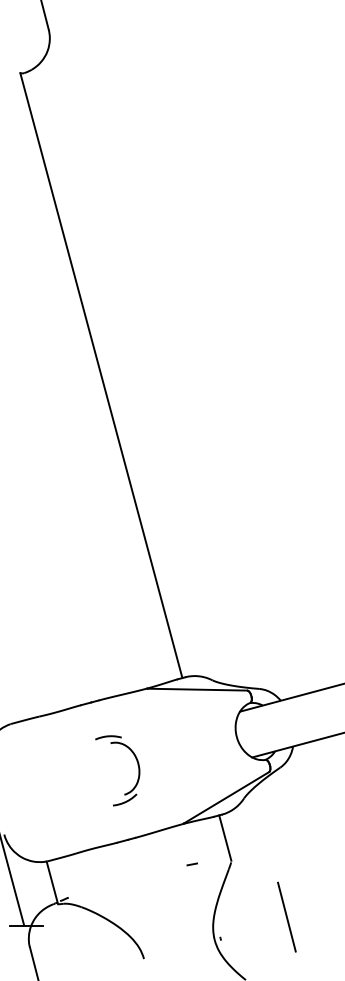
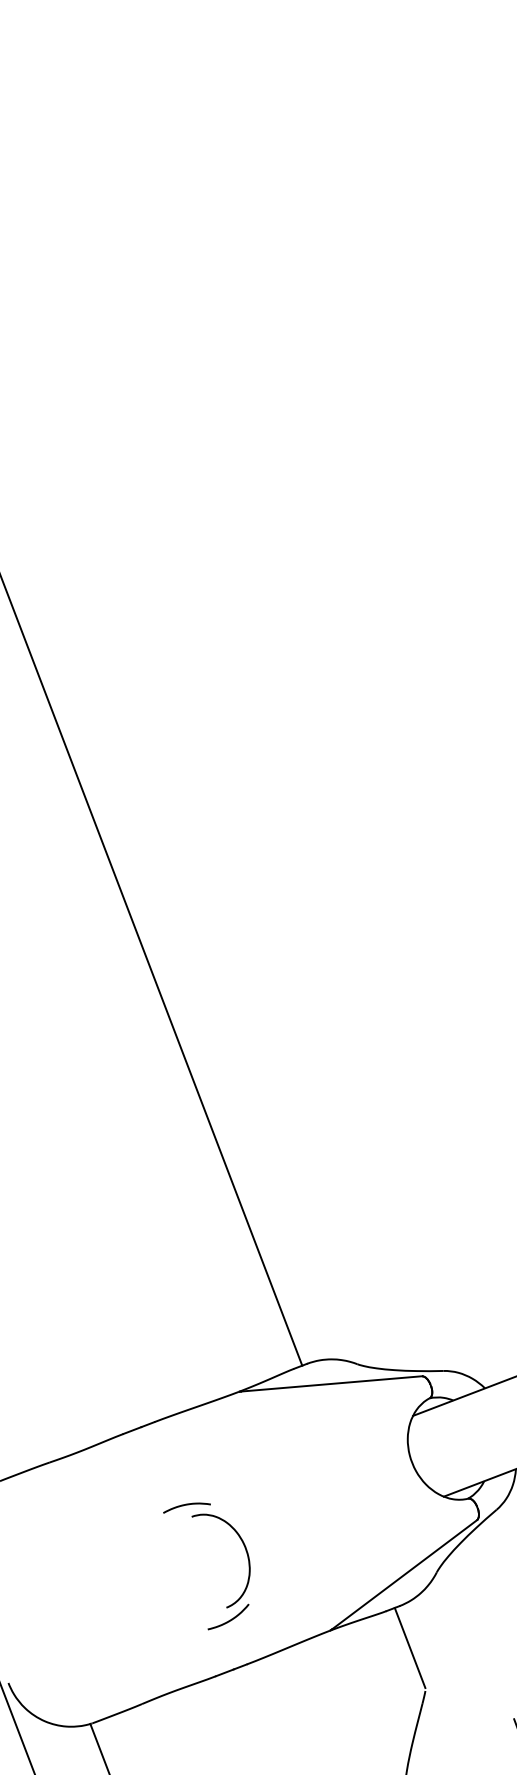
part: (137, 765) -> (244, 1552), moved
curve: (191, 864) -> (353, 1702), removed

